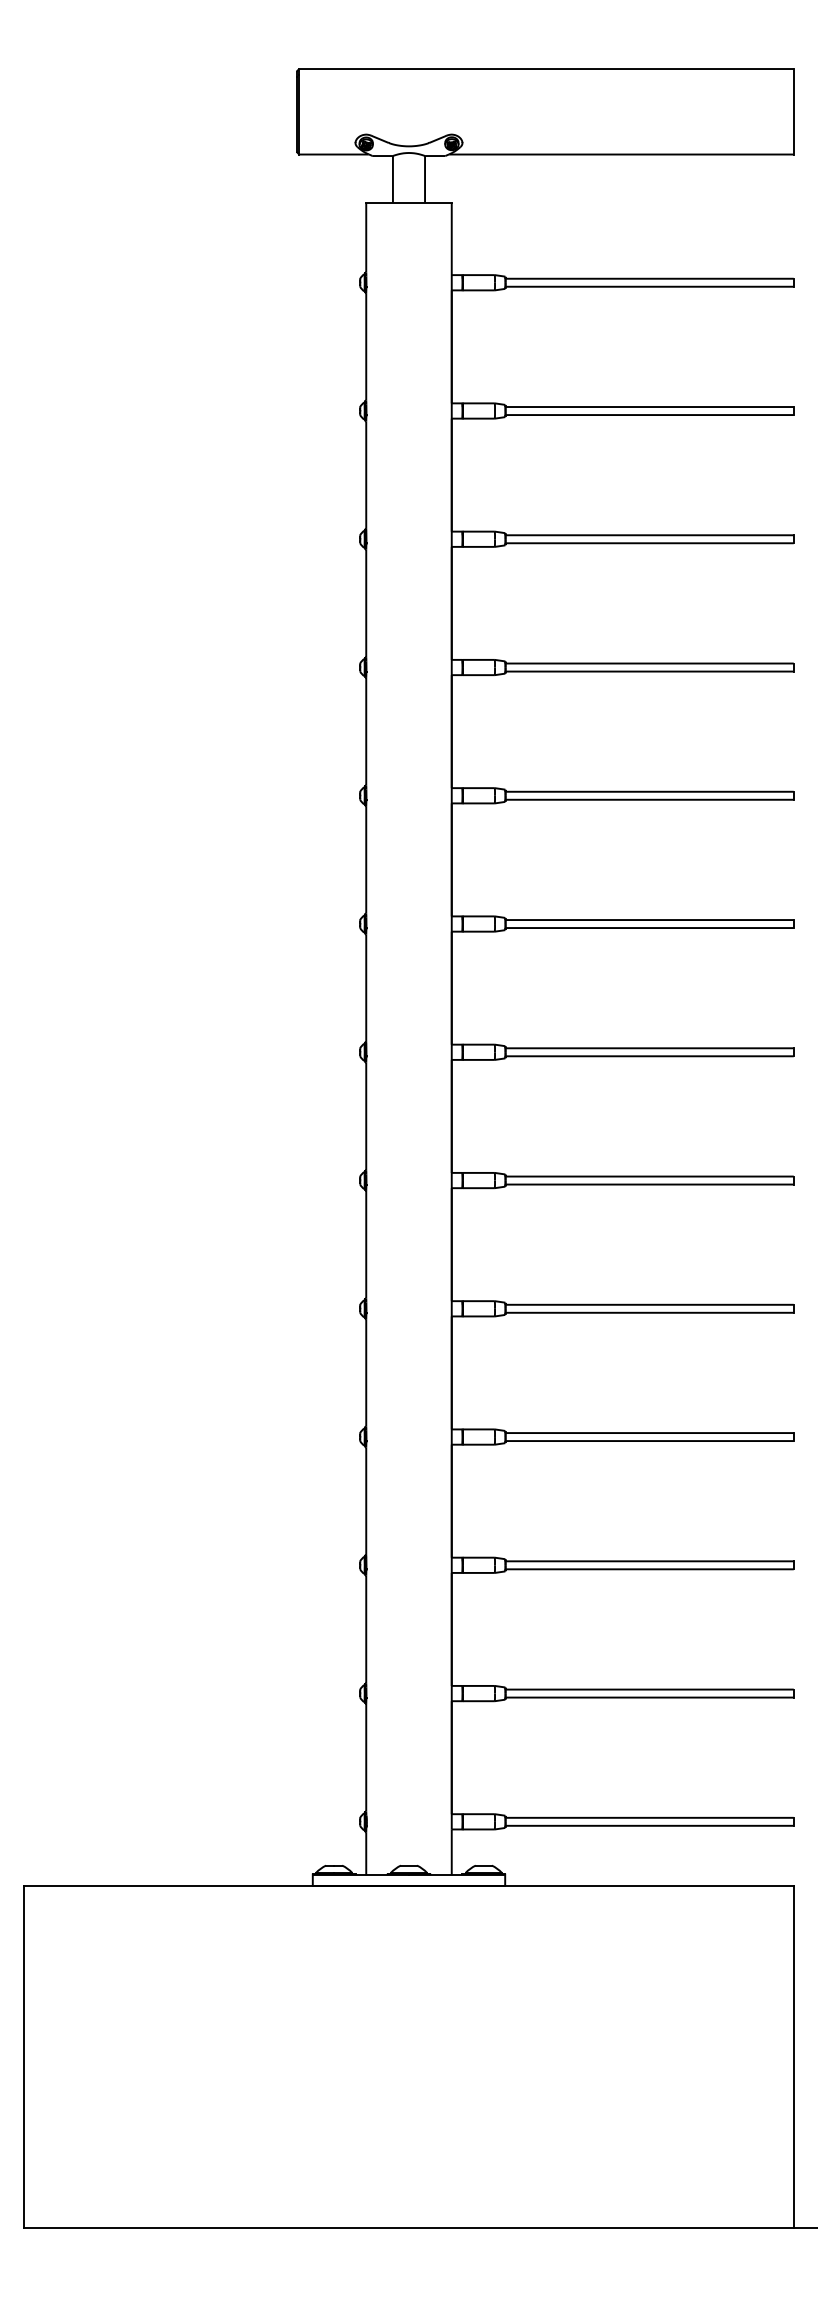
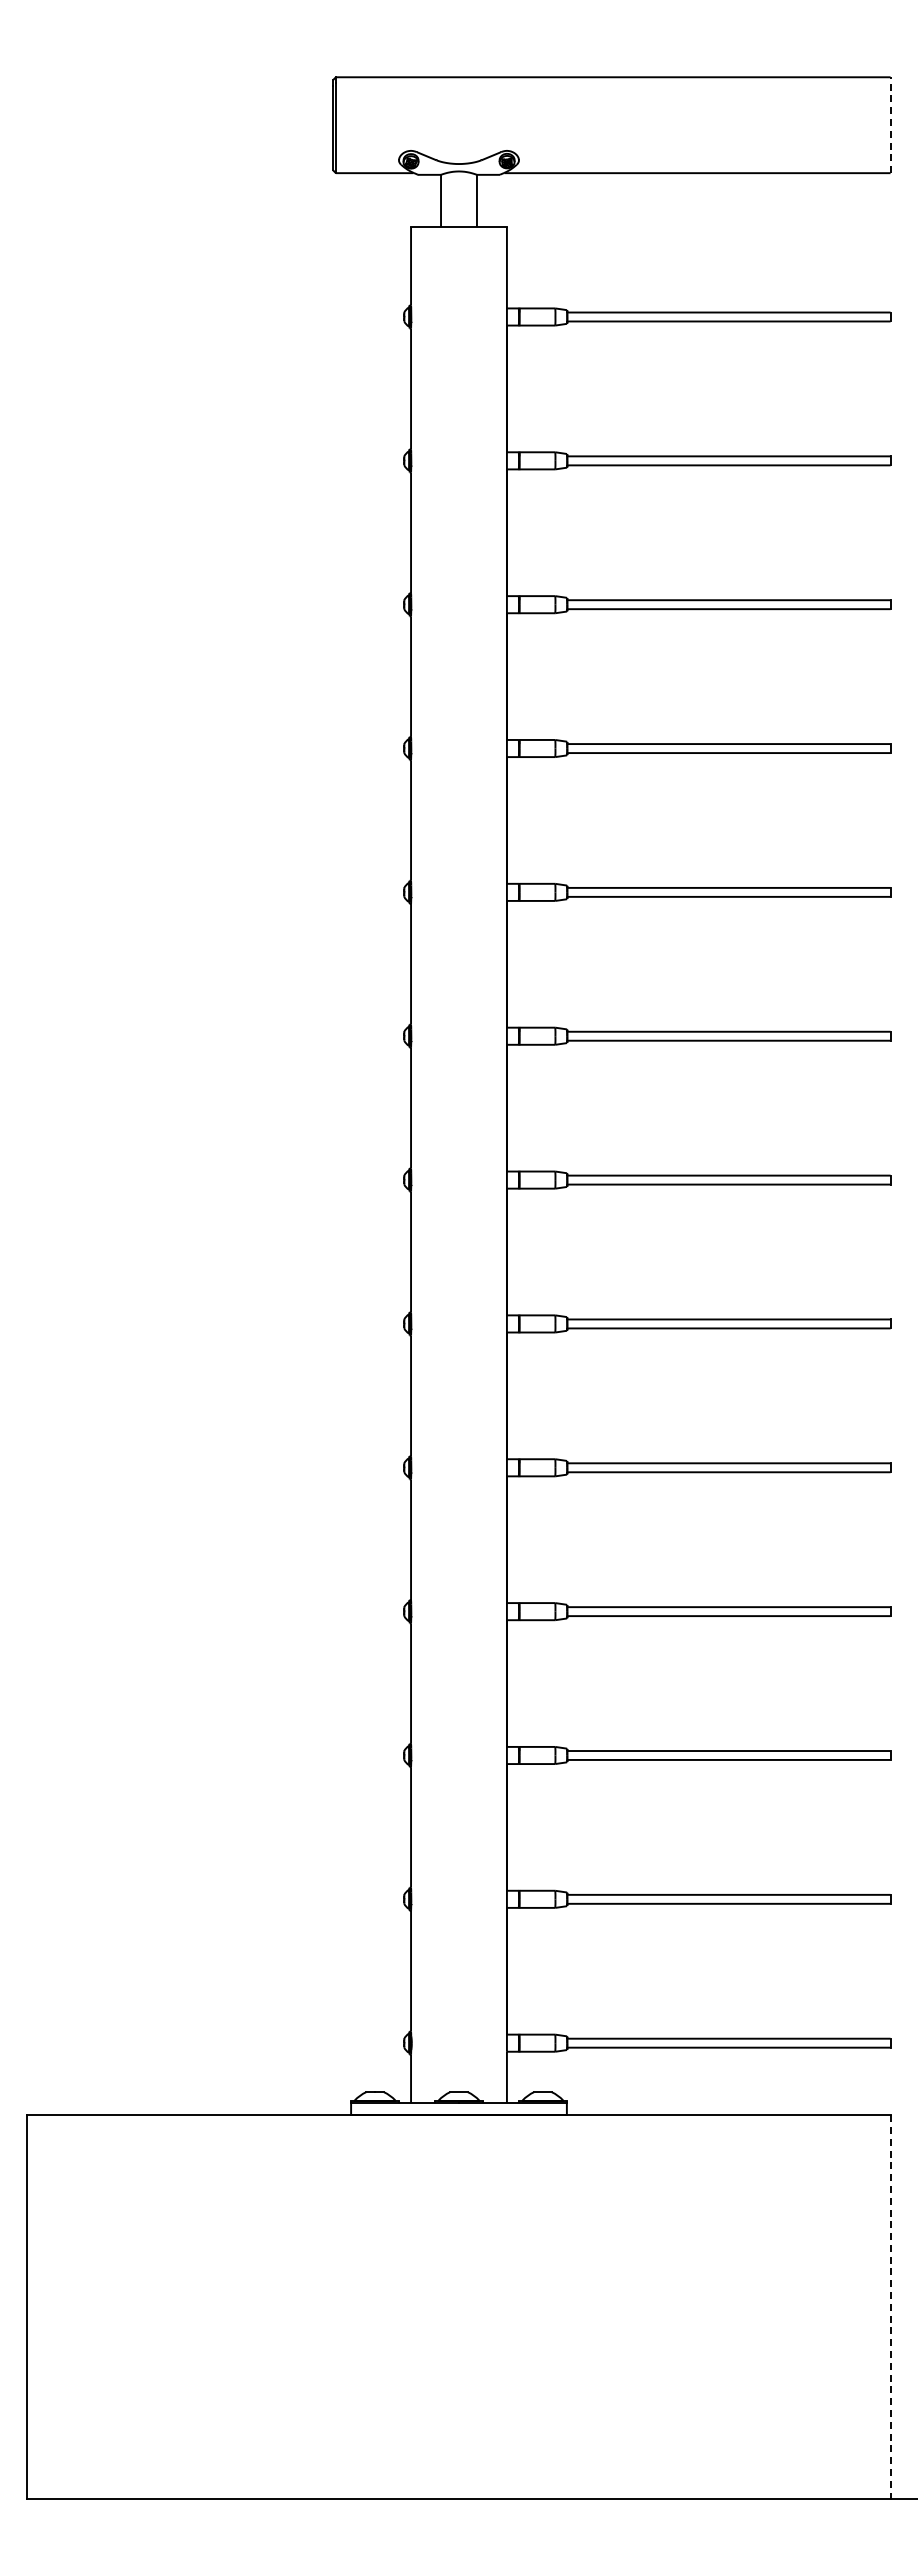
line: (793, 112) -> (890, 125), solid -> dashed
line: (793, 2056) -> (890, 2306), solid -> dashed

